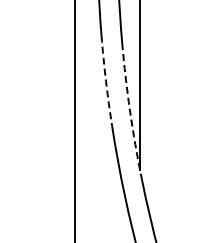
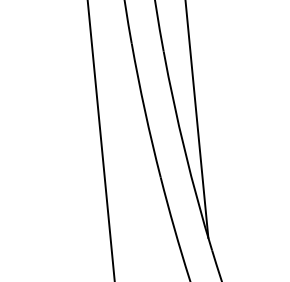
arc: (106, 81) -> (145, 111), dashed -> solid
arc: (130, 110) -> (185, 151), dashed -> solid

